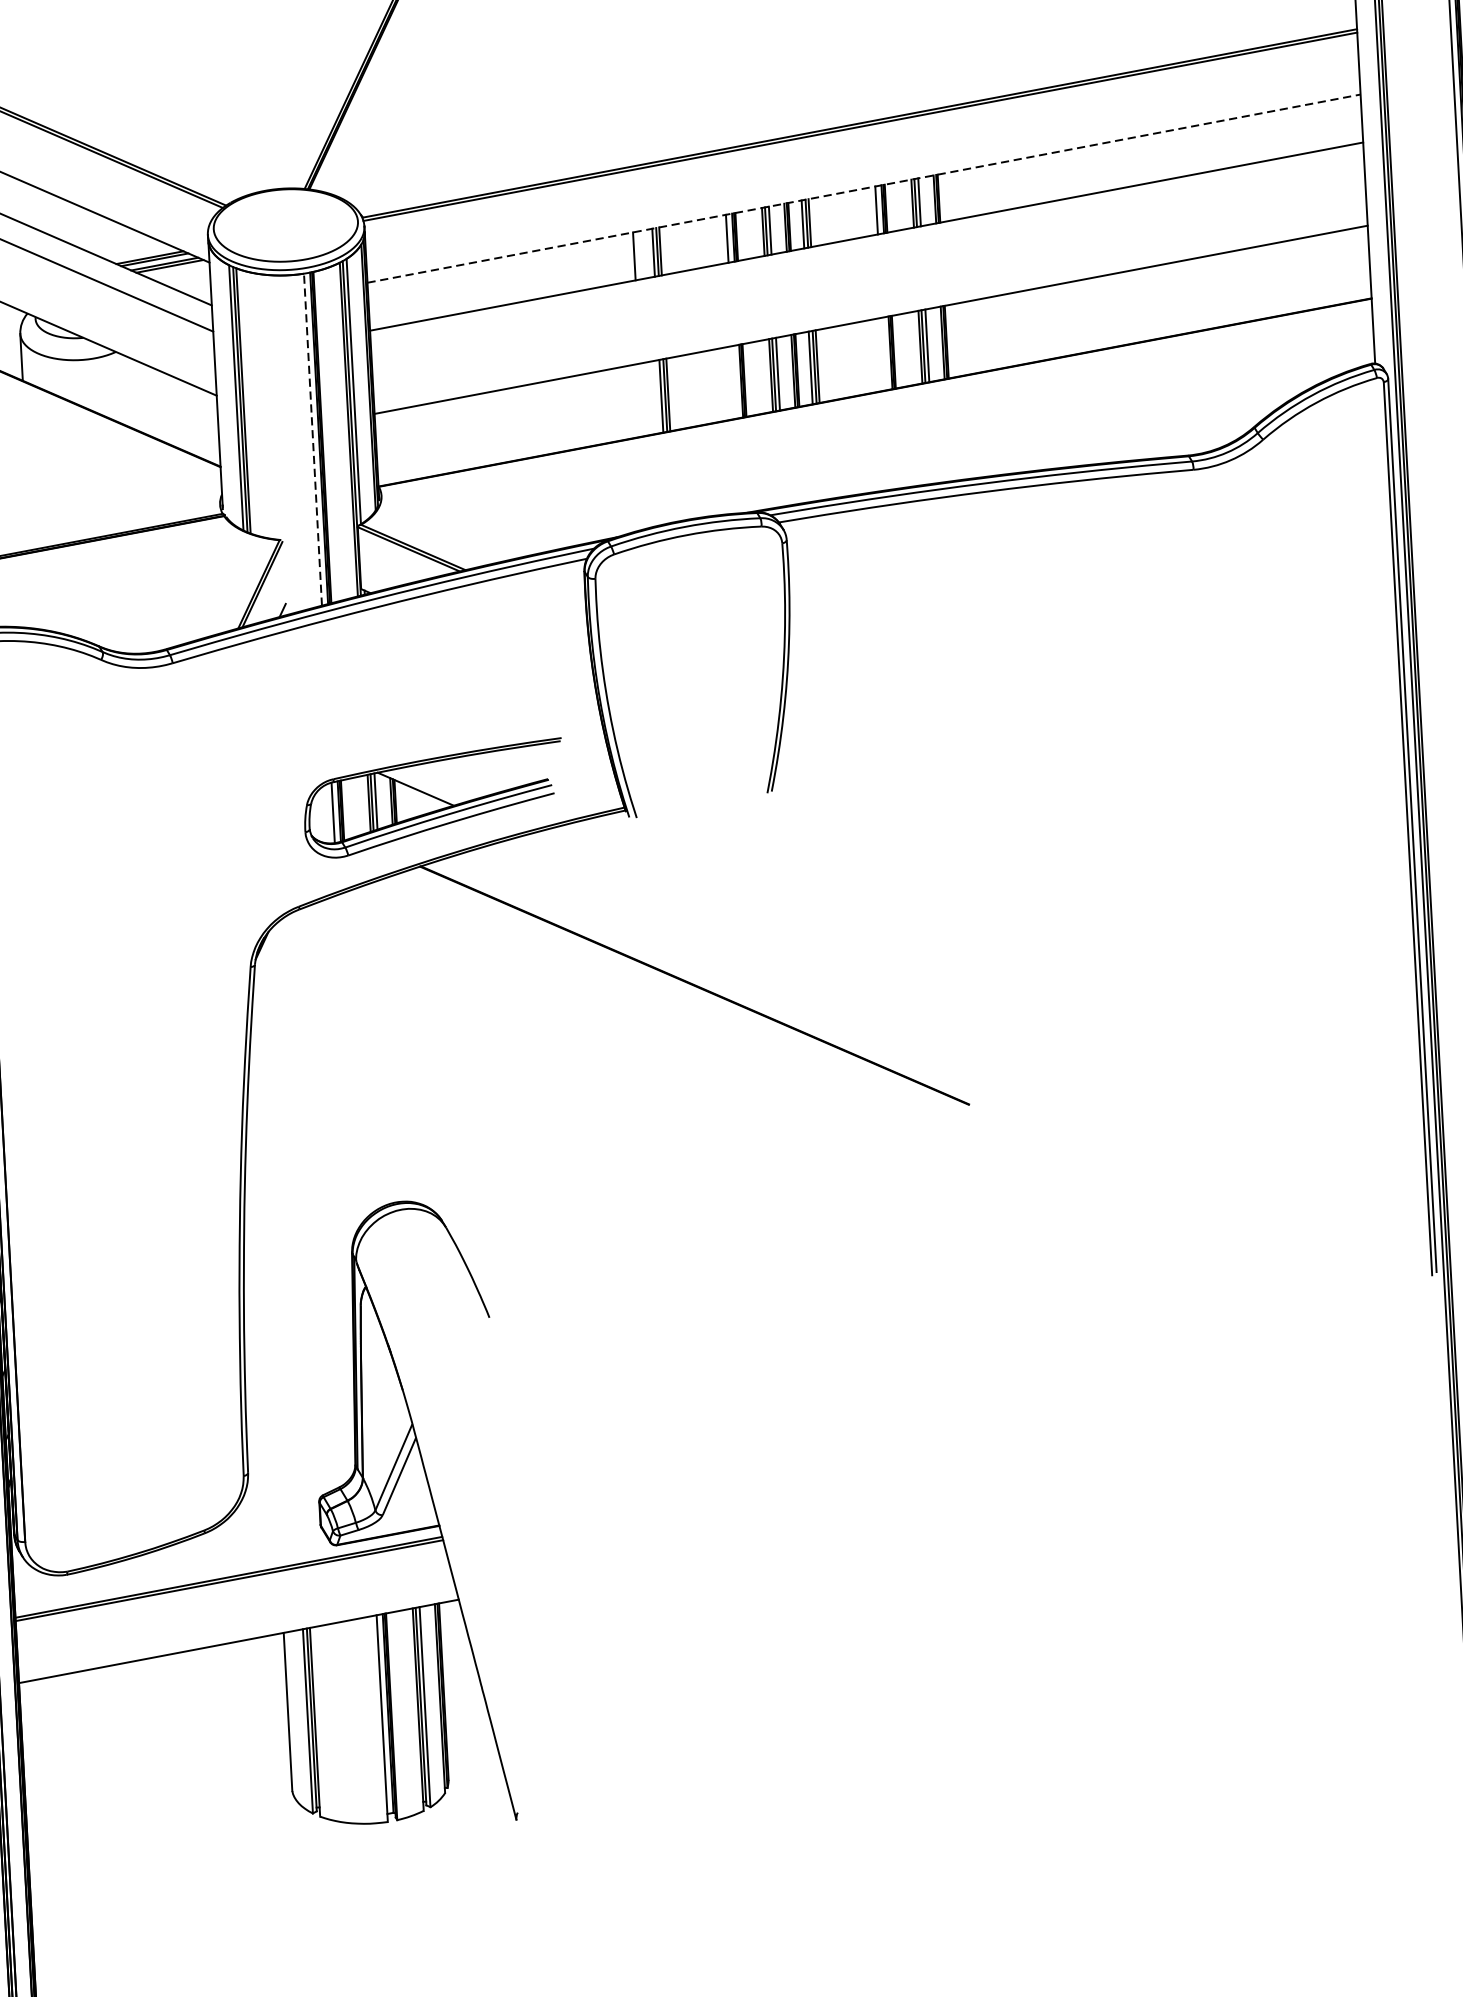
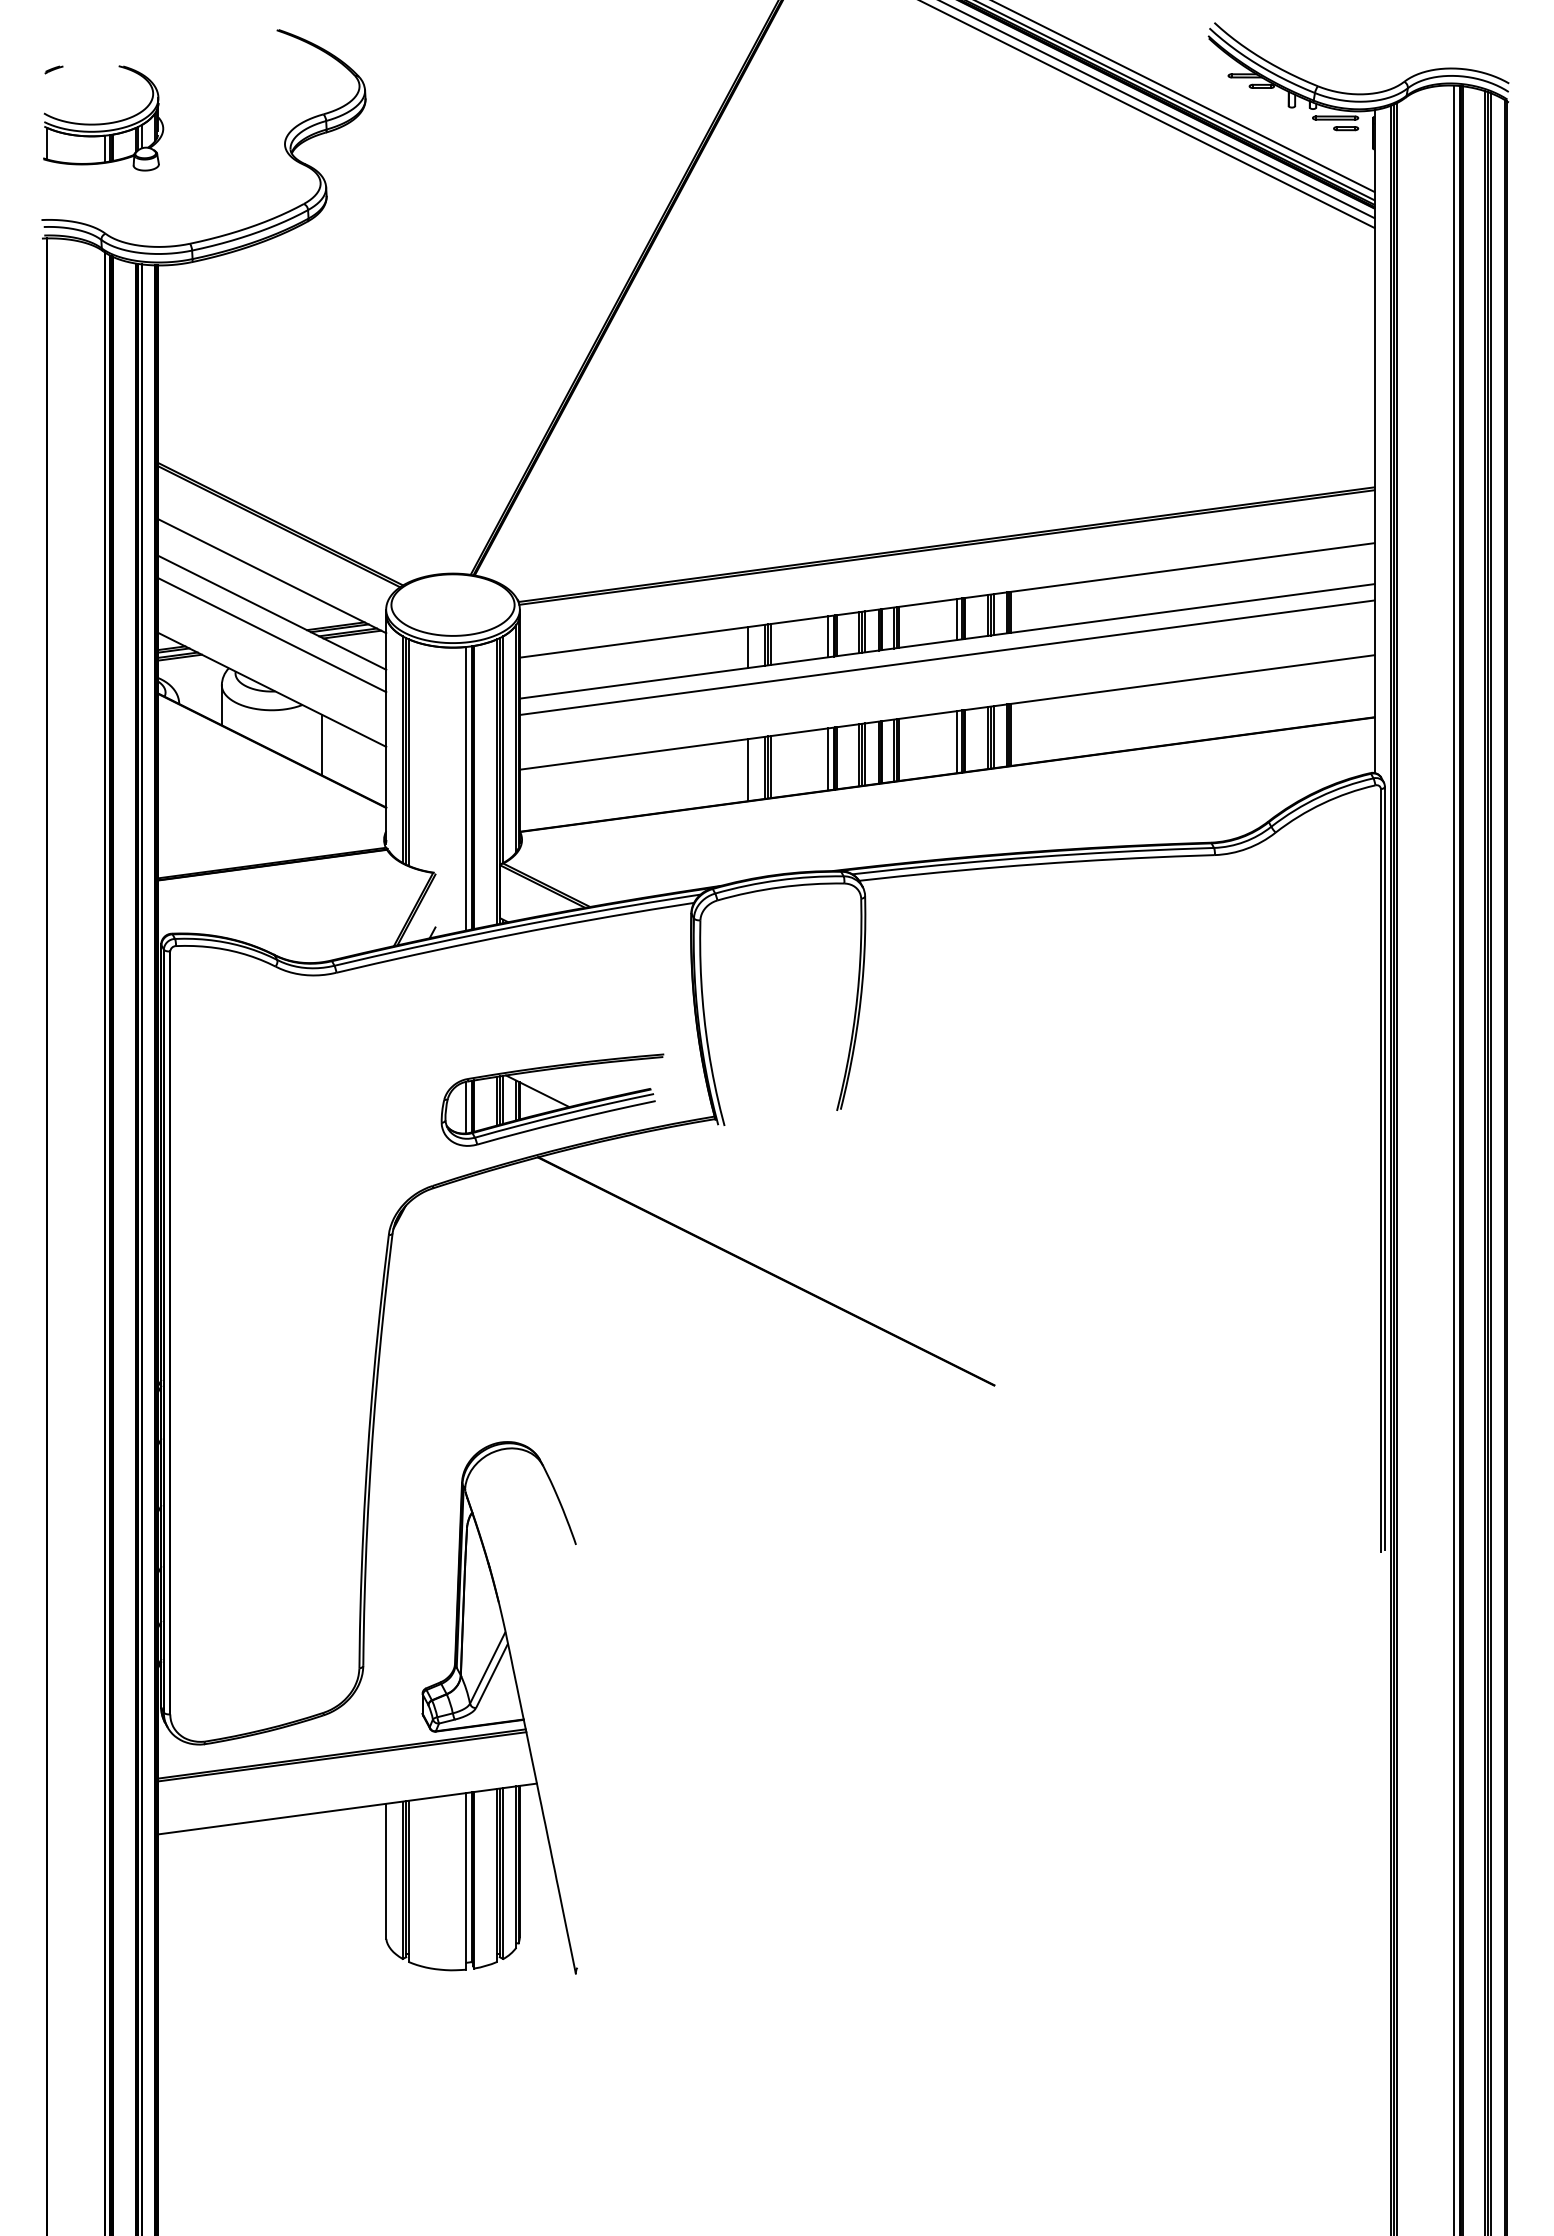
line: (864, 188) -> (947, 600), dashed -> solid
line: (866, 255) -> (946, 657), added
line: (883, 354) -> (956, 742), added
line: (735, 382) -> (828, 759), added
line: (140, 396) -> (321, 744), added
line: (642, 400) -> (748, 770), added
line: (313, 439) -> (466, 788), dashed -> solid

